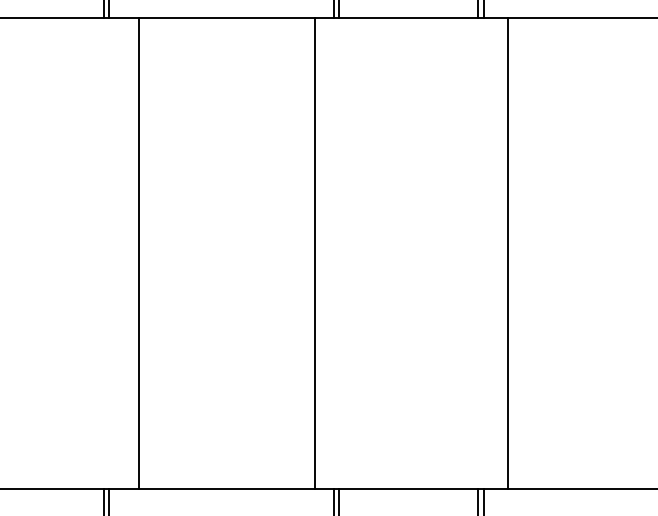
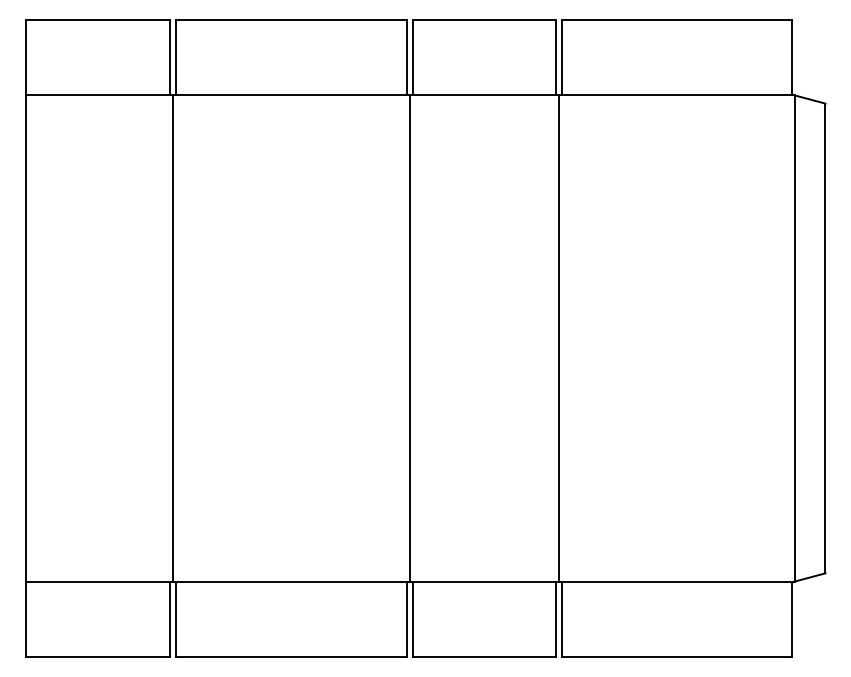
line: (139, 253) -> (172, 338), moved
line: (315, 253) -> (410, 338), moved
line: (507, 253) -> (558, 338), moved

